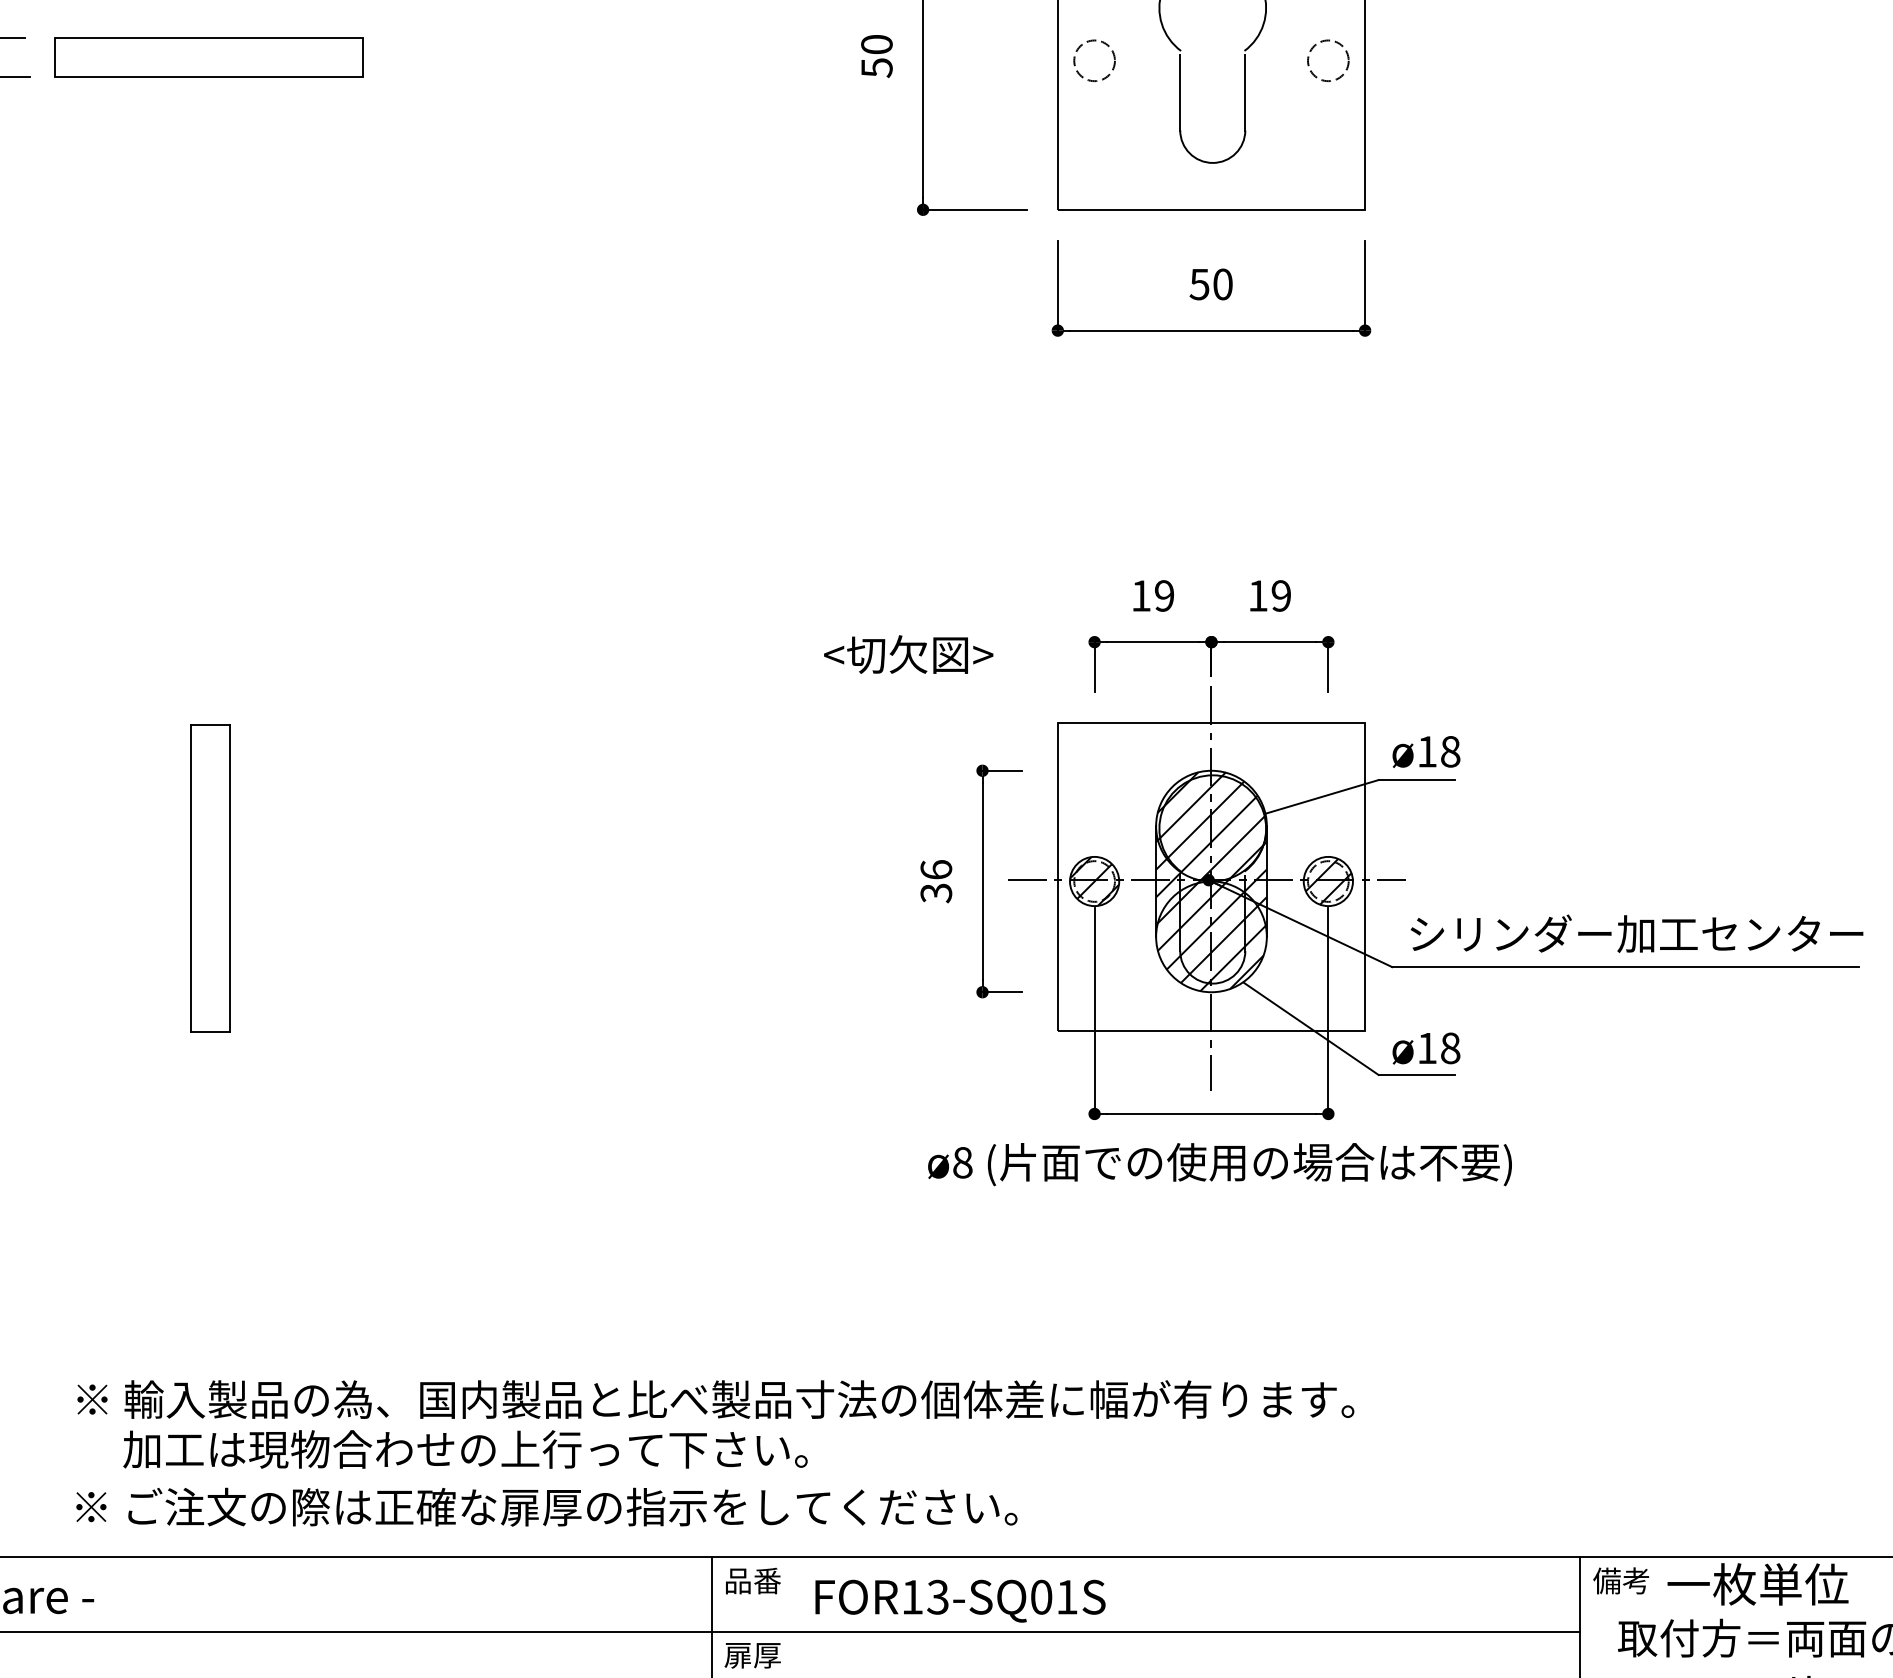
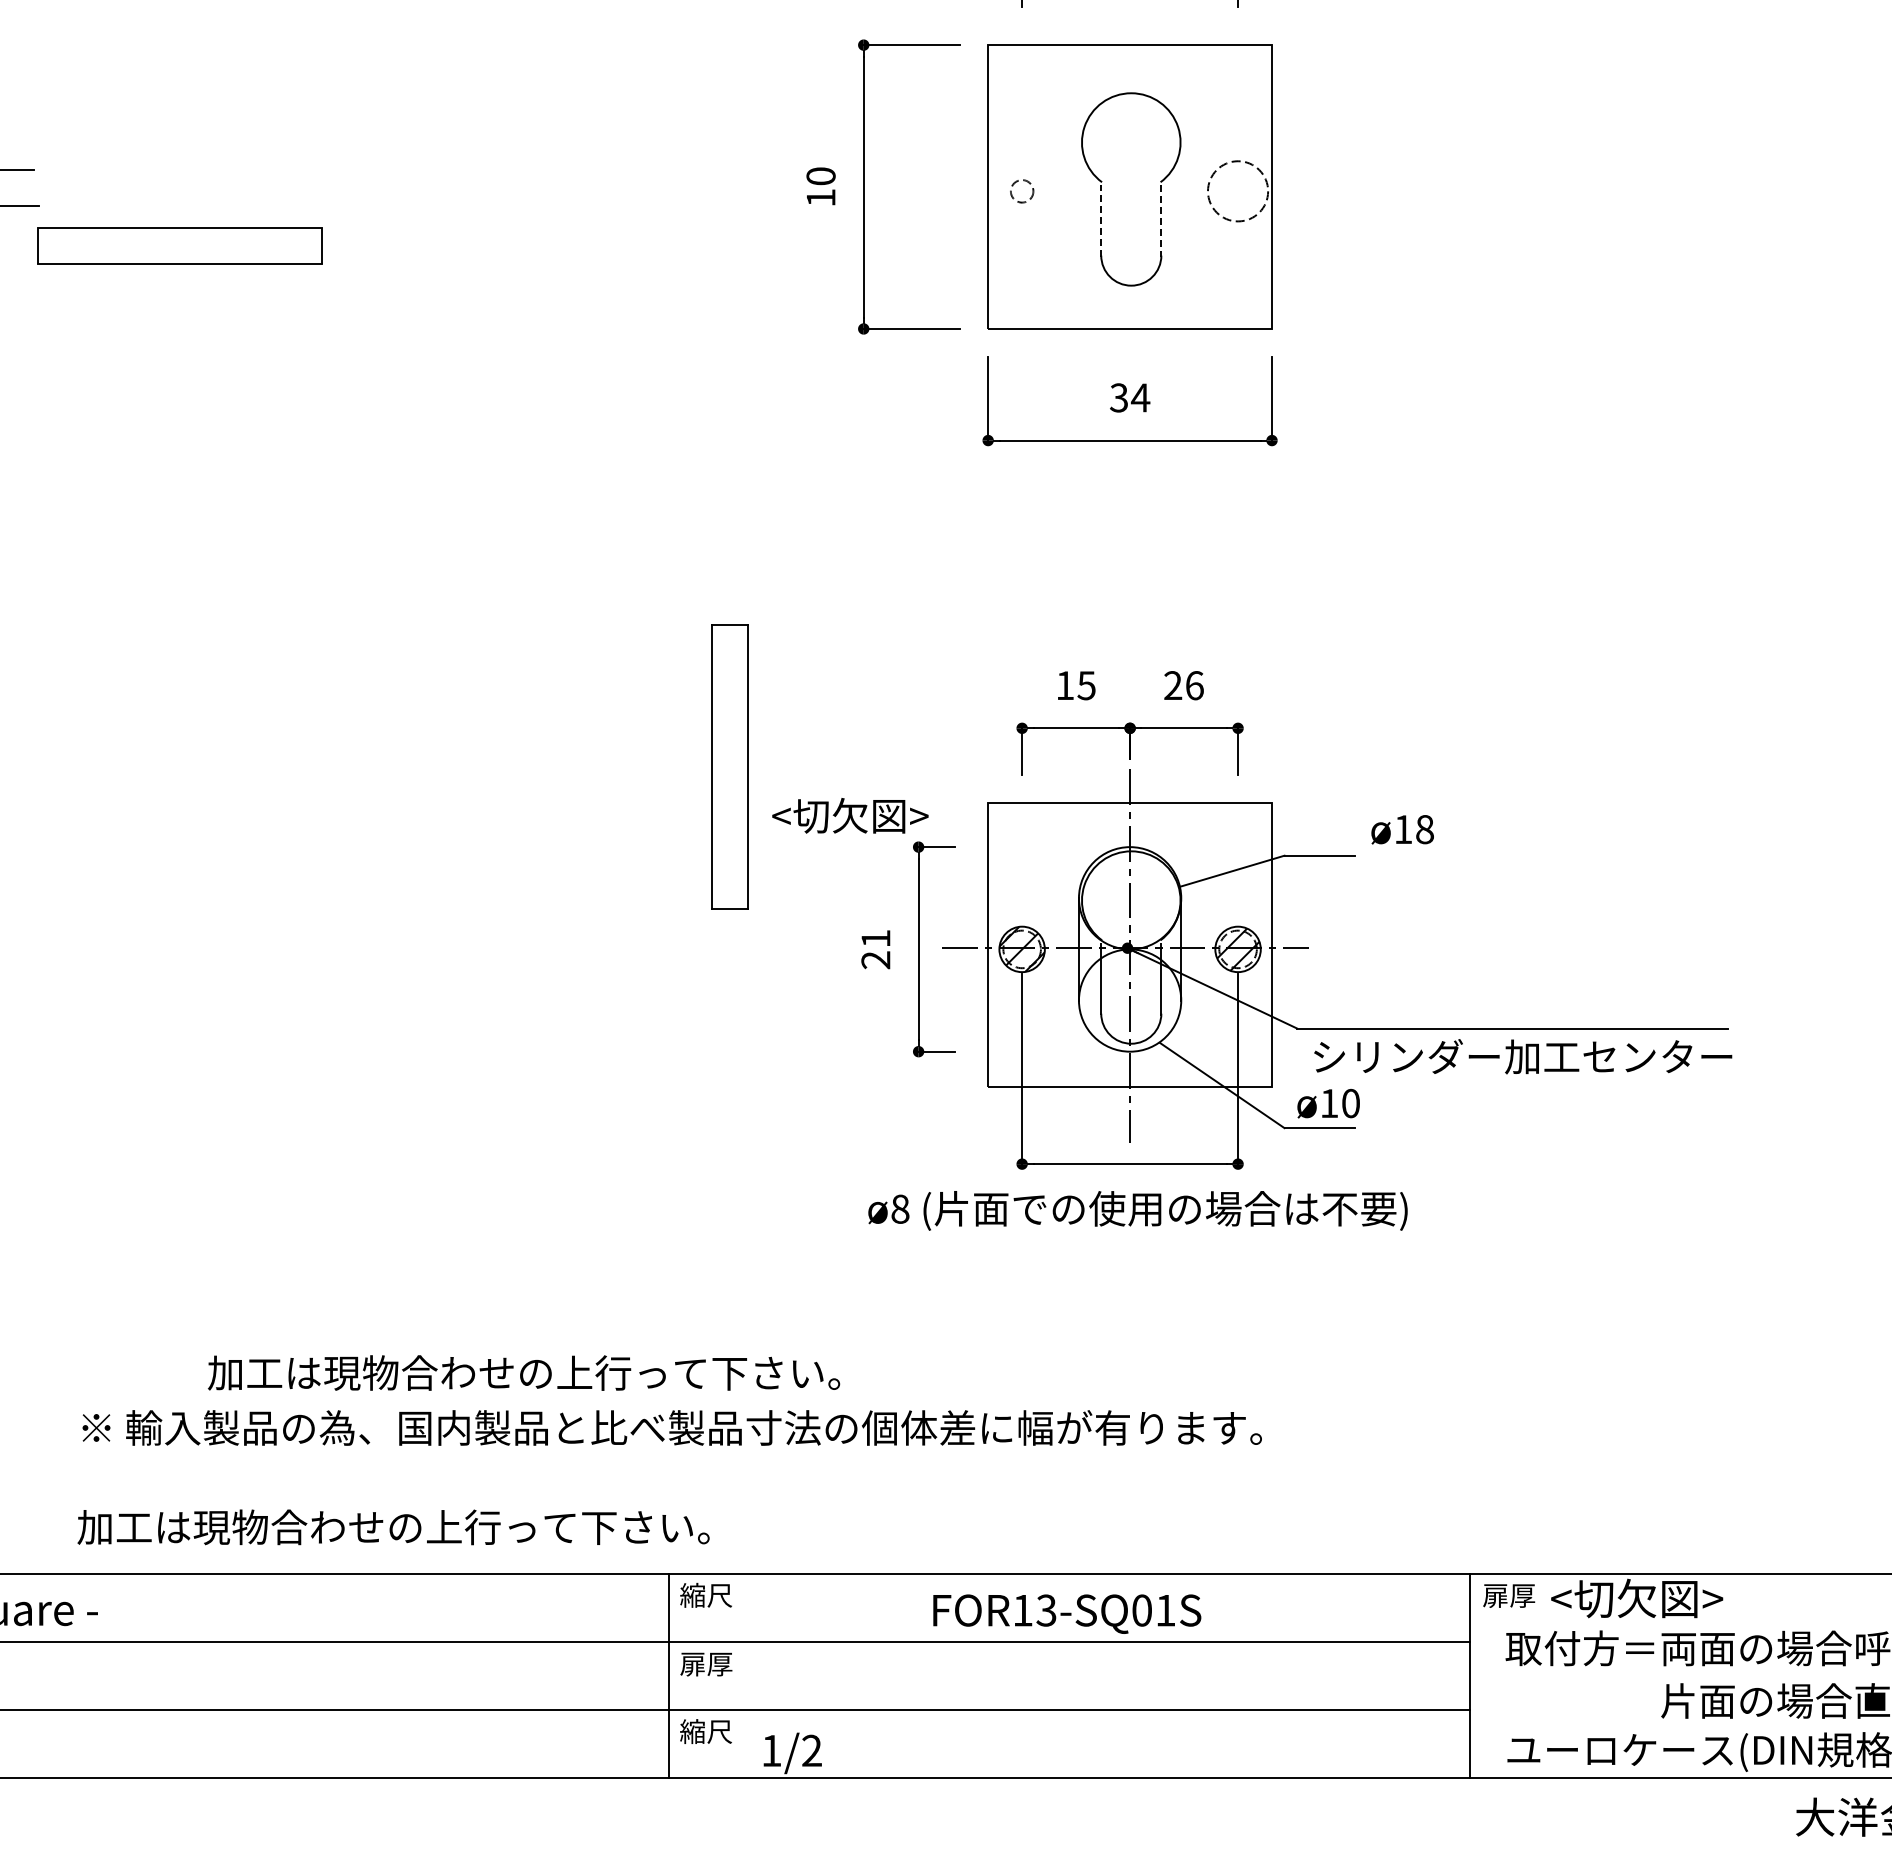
part: (208, 56) -> (179, 245), moved
circle: (1093, 60) -> (1021, 191), size x0.6
circle: (1327, 60) -> (1237, 191), size x1.6
text: (877, 68) -> (821, 198), 50 -> 10
line: (1180, 92) -> (1101, 220), solid -> dashed
line: (1245, 93) -> (1161, 221), solid -> dashed
text: (1211, 284) -> (1130, 397), 50 -> 34
text: (1164, 595) -> (1086, 685), 19 -> 15
text: (1269, 595) -> (1183, 685), 19 -> 26
text: (908, 654) -> (850, 815), moved
text: (1426, 751) -> (1402, 829), moved
part: (209, 877) -> (729, 766), moved
text: (935, 881) -> (875, 949), 36 -> 21
hatch: (1210, 881) -> (1129, 949), removed
text: (1637, 933) -> (1523, 1056), moved
text: (1450, 1048) -> (1350, 1103), ø18 -> ø10
text: (465, 1448) -> (524, 1372), moved
text: (543, 1507) -> (513, 1527), ※ ご注文の際は正確な扉厚の指示をしてください。 -> 加工は現物合わせの上行って下さい。
text: (752, 1579) -> (706, 1594), 品番 -> 縮尺
text: (1621, 1580) -> (1508, 1595), 備考 -> 扉厚
text: (1760, 1584) -> (1637, 1598), 一枚単位 -> <切欠図>
text: (960, 1600) -> (1067, 1613), moved

